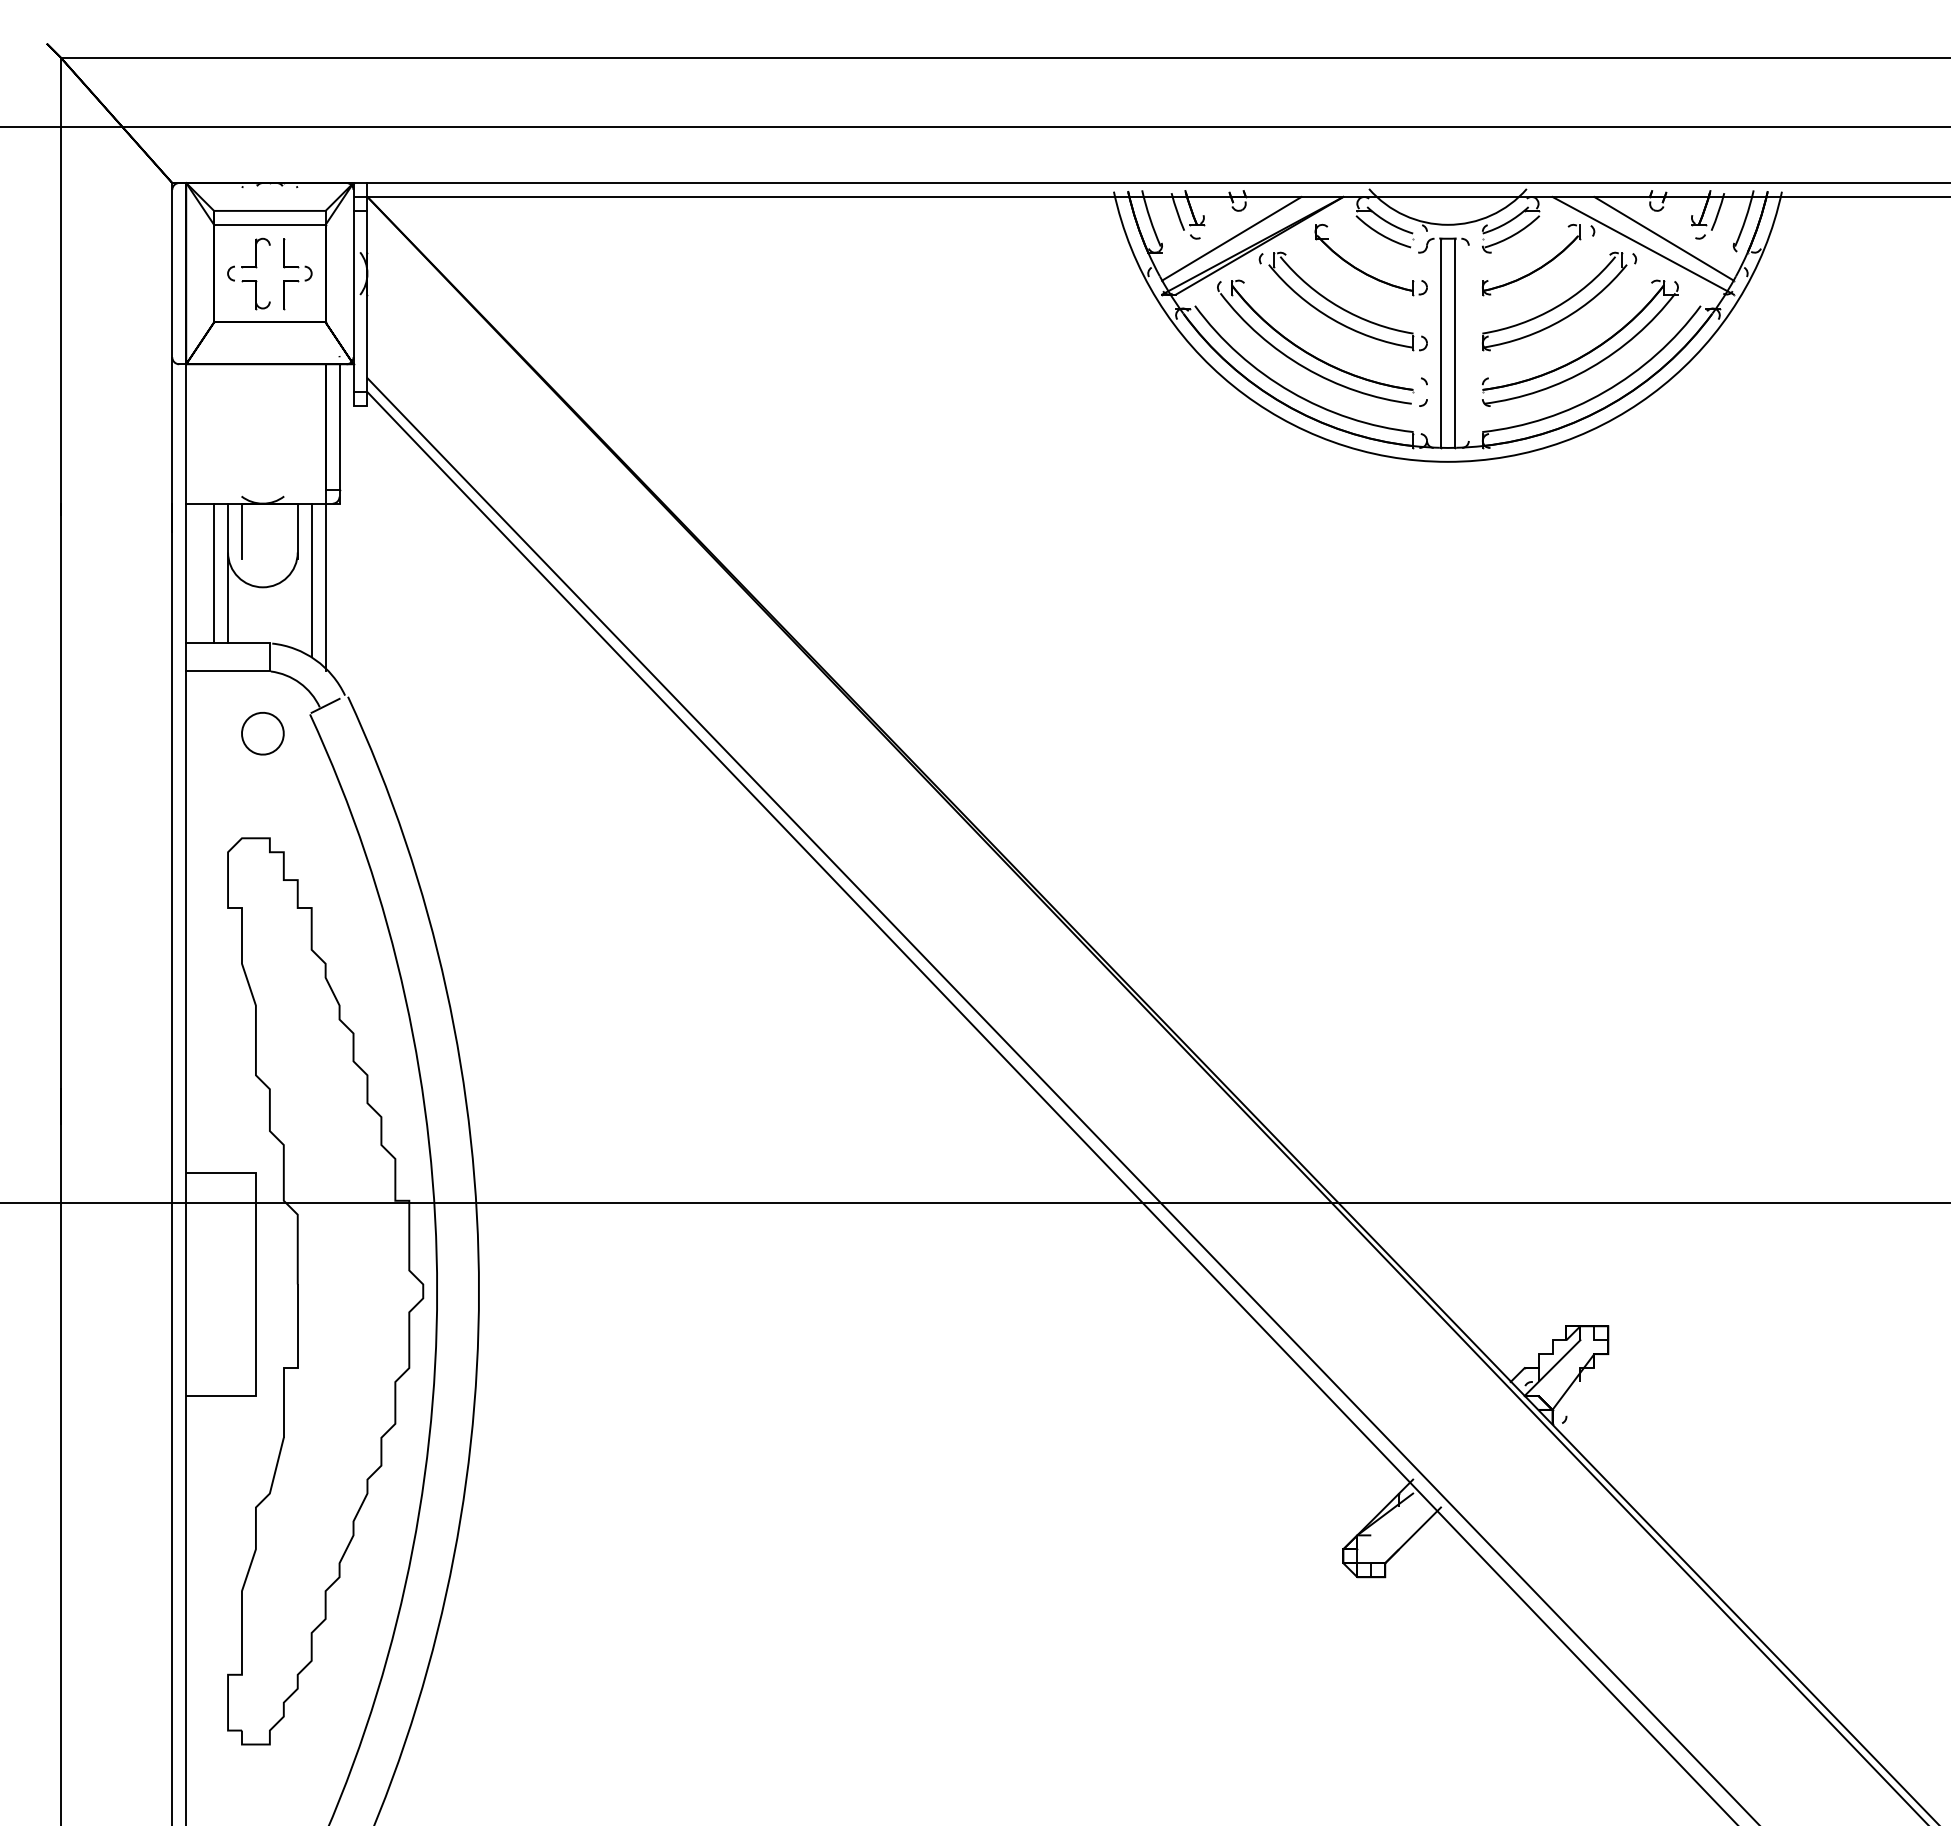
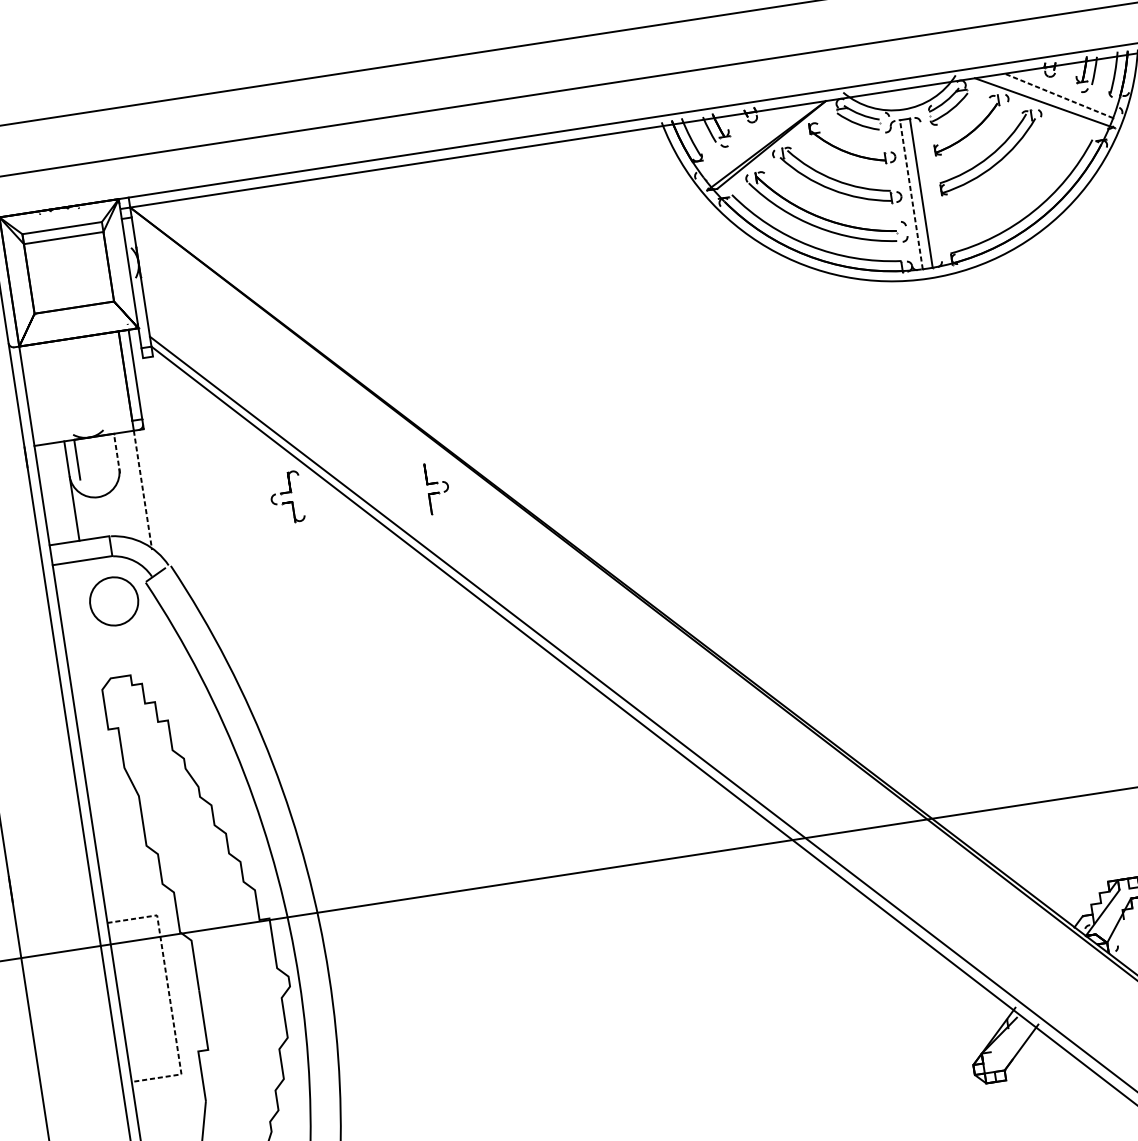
line: (1231, 238) -> (750, 142), removed
line: (1663, 238) -> (1058, 95), solid -> dashed
part: (248, 273) -> (286, 497), moved
part: (297, 274) -> (438, 488), moved
line: (1440, 343) -> (911, 194), solid -> dashed
part: (1588, 351) -> (1017, 184), removed
line: (297, 531) -> (116, 453), solid -> dashed
line: (214, 573) -> (62, 492), removed
line: (311, 580) -> (132, 487), removed
line: (325, 587) -> (142, 490), solid -> dashed
part: (262, 733) -> (113, 601), size x1.6
line: (255, 1284) -> (169, 994), solid -> dashed

